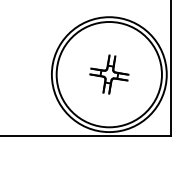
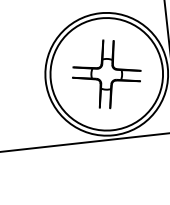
part: (109, 74) -> (106, 74), size x1.67

